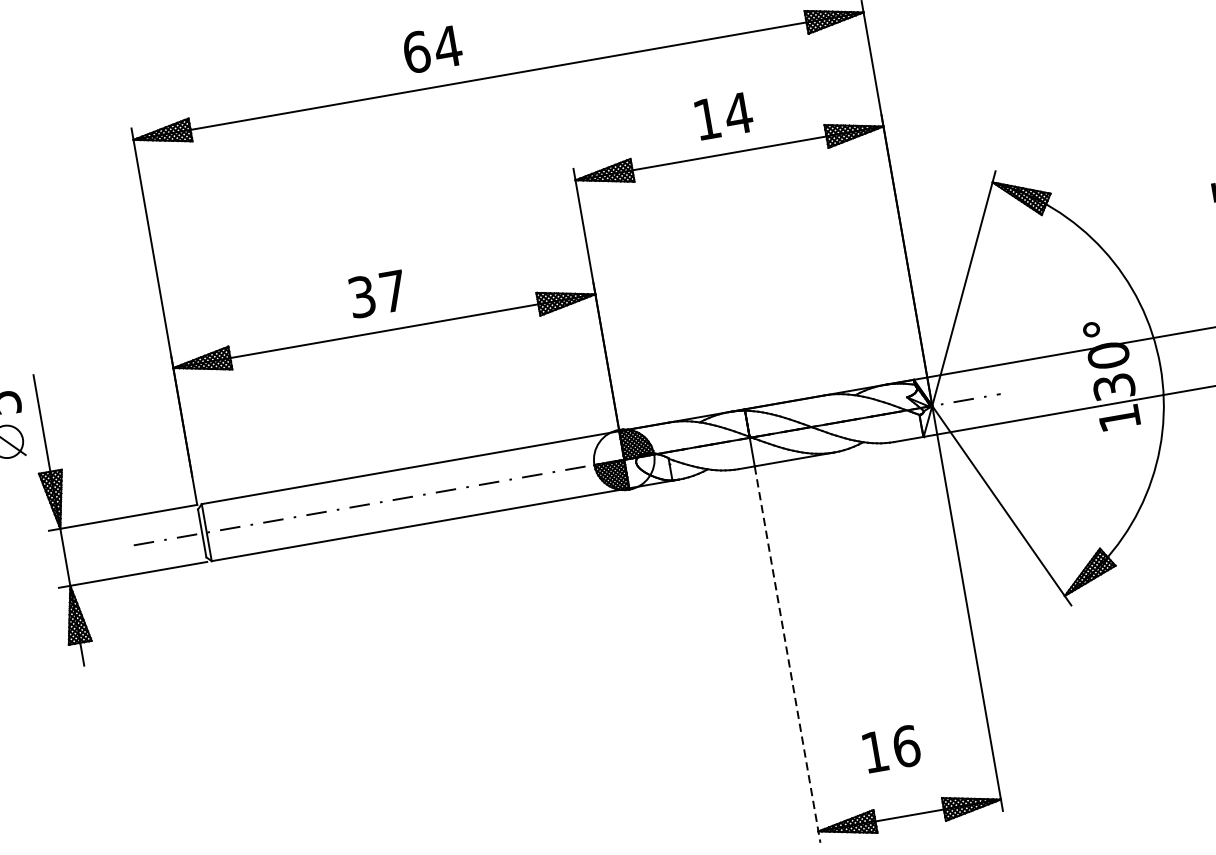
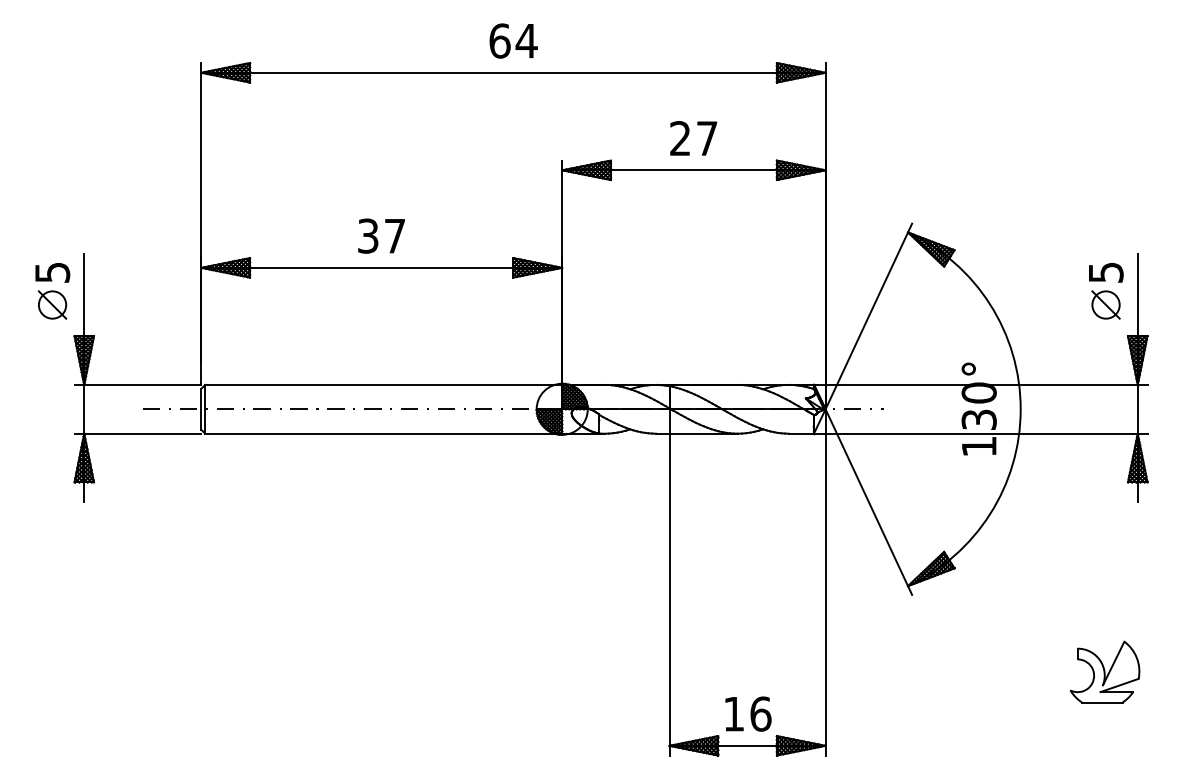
text: (432, 48) -> (513, 40), moved
text: (723, 116) -> (694, 138), 14 -> 27
line: (787, 654) -> (669, 594), dashed -> solid
text: (891, 748) -> (748, 713), moved

